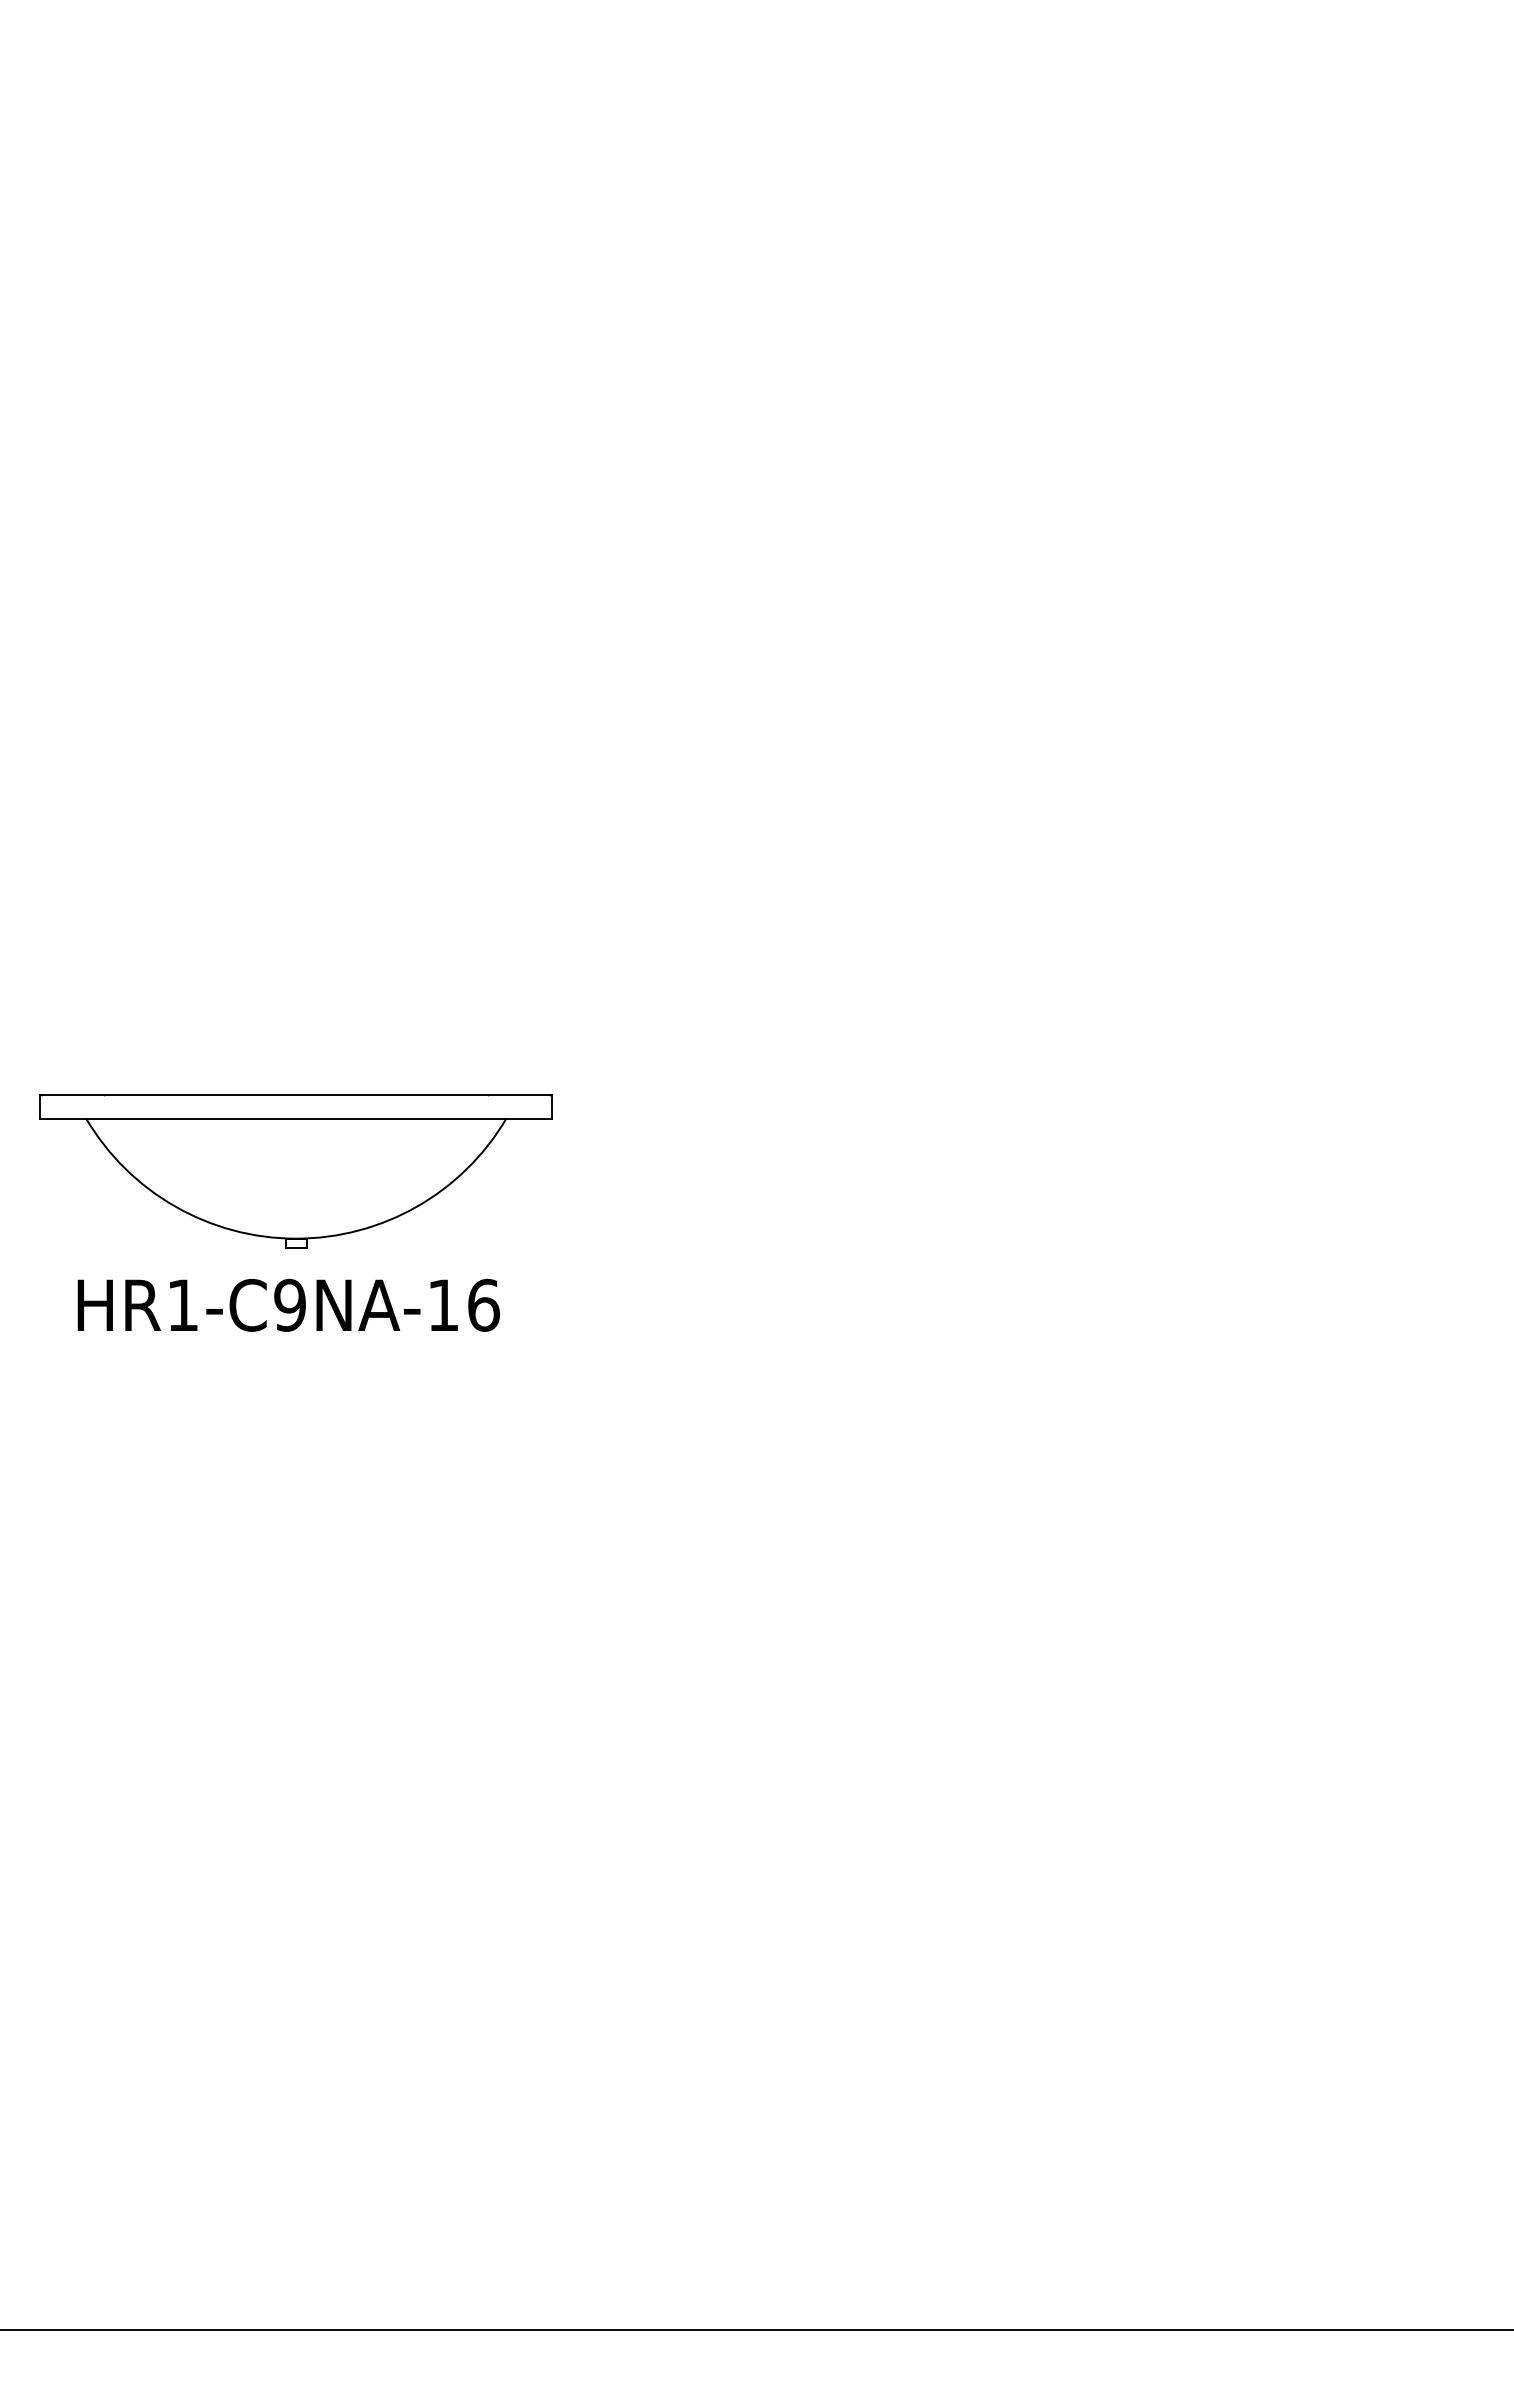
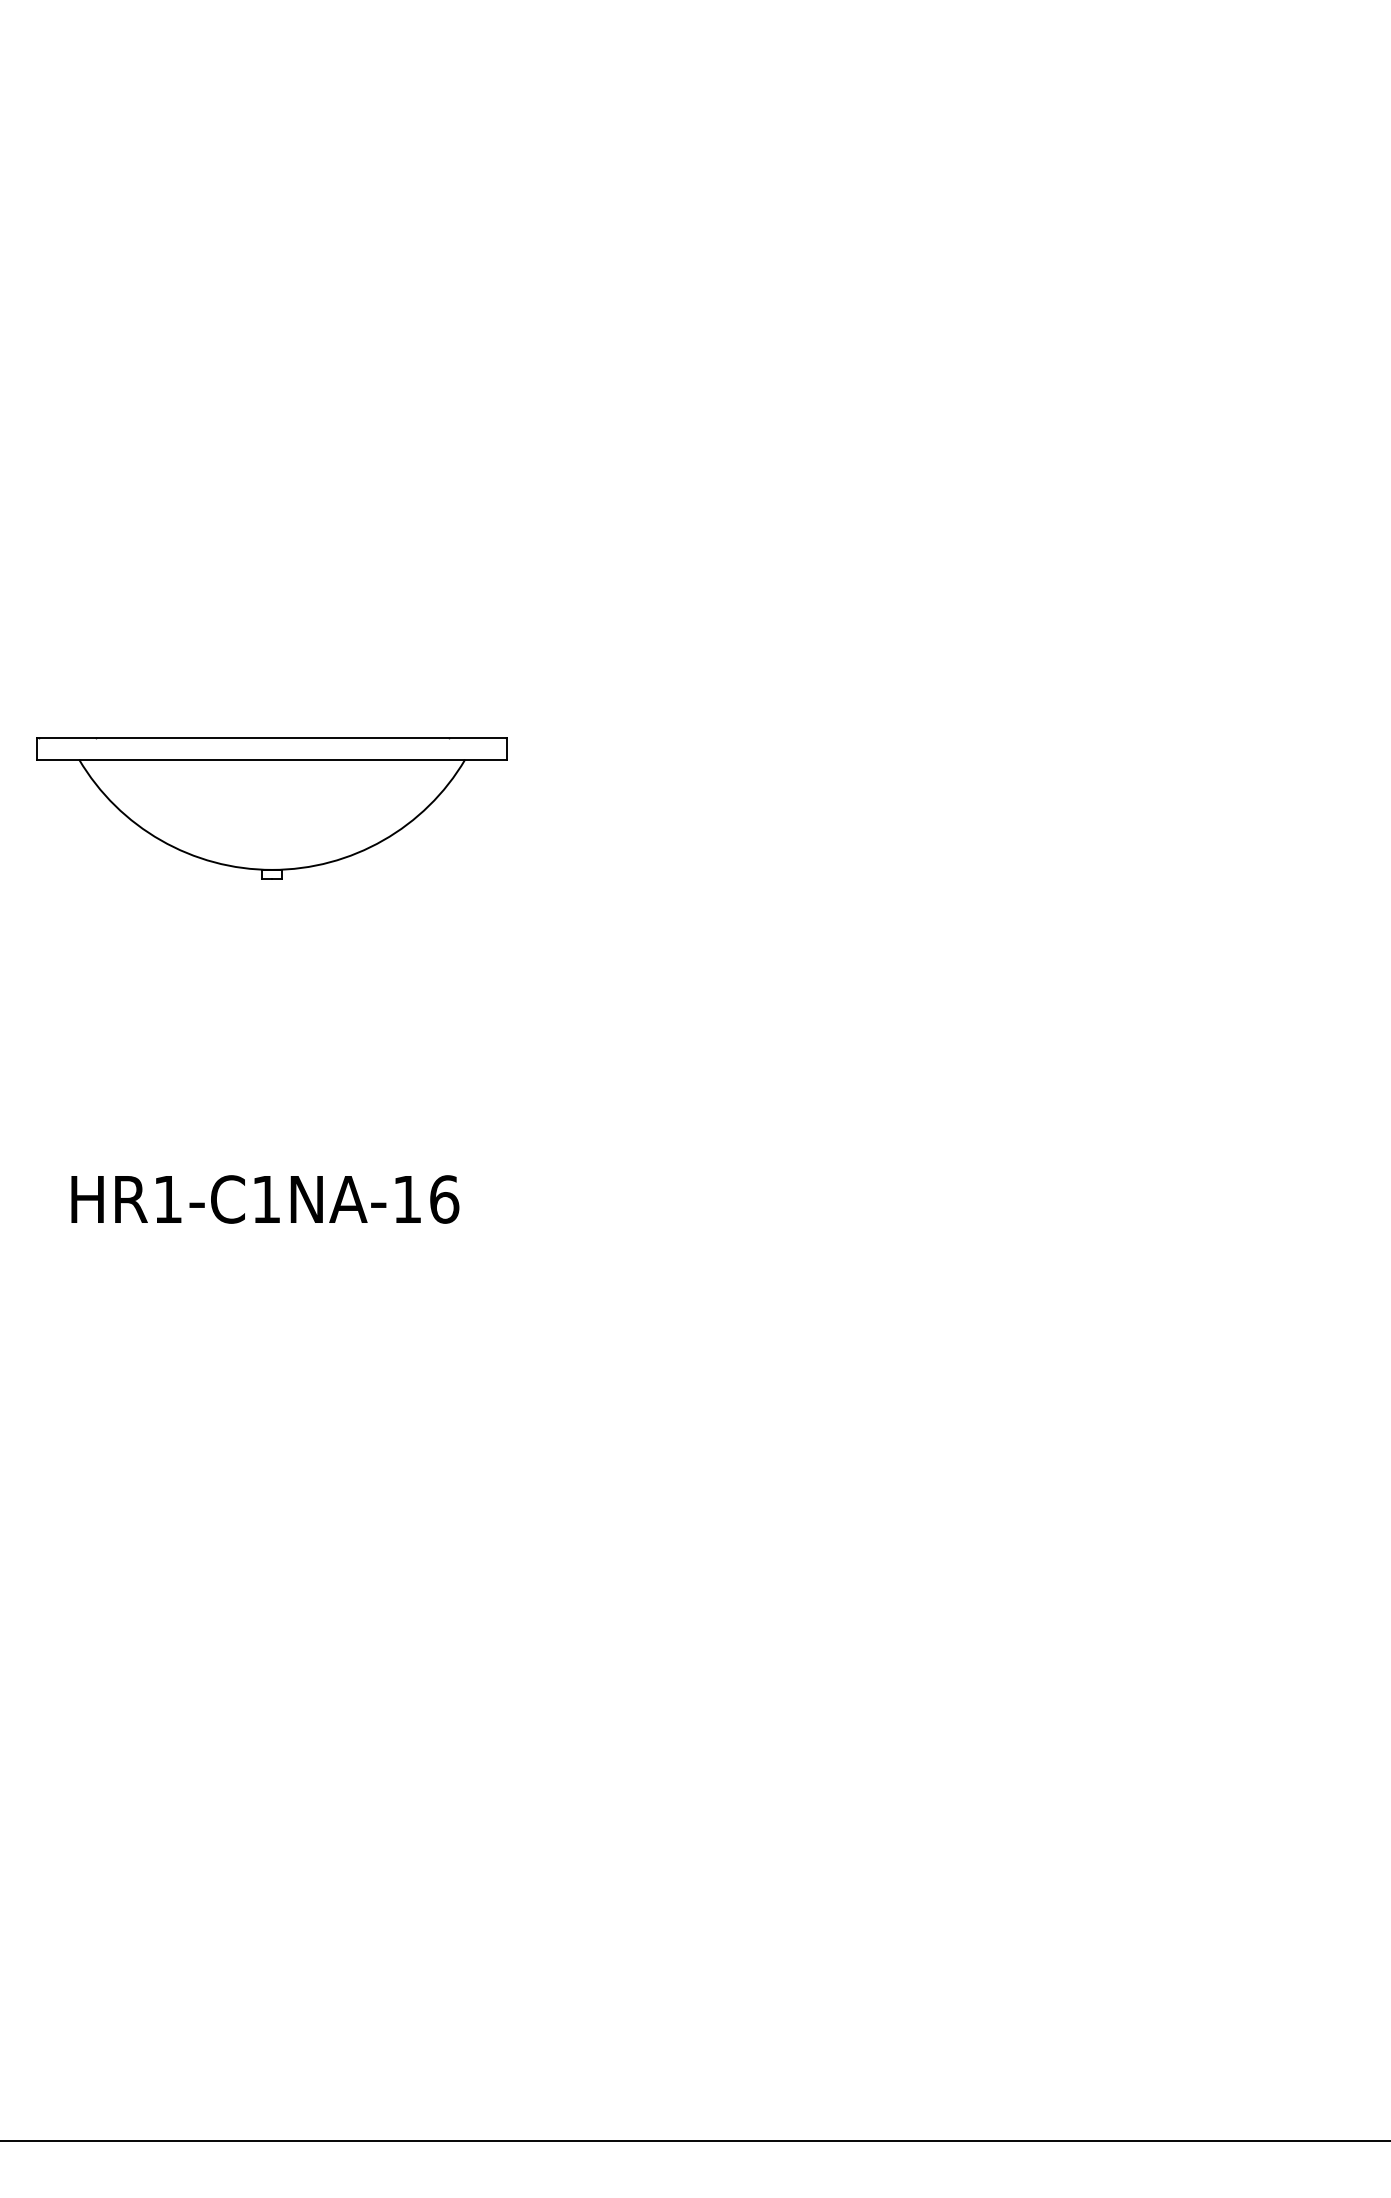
part: (295, 1171) -> (271, 808), moved
text: (289, 1304) -> (265, 1198), HR1-C9NA-16 -> HR1-C1NA-16

